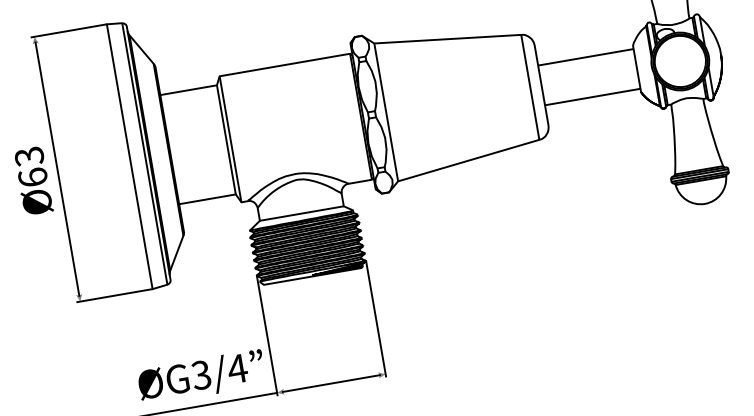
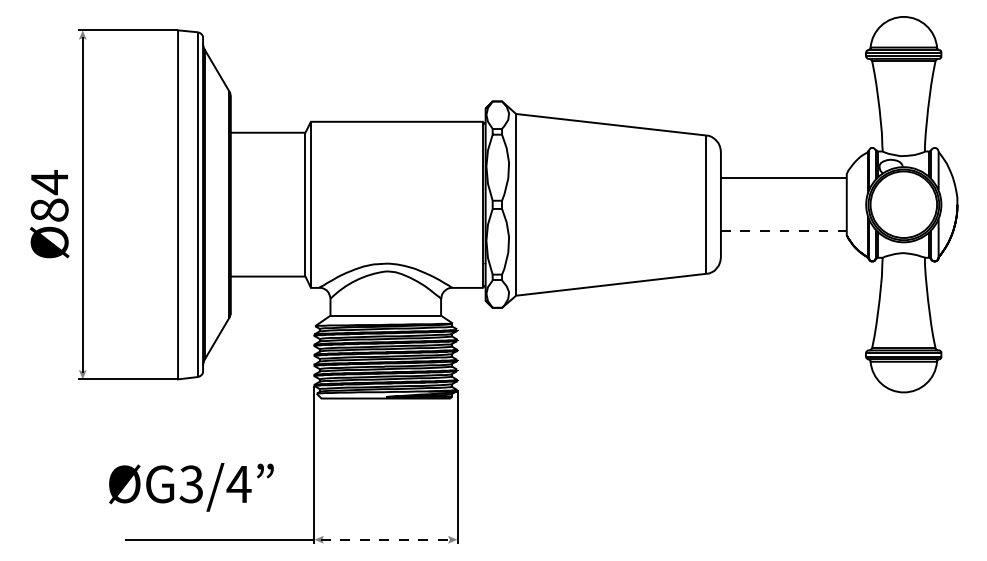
line: (592, 96) -> (783, 230), solid -> dashed
text: (30, 166) -> (49, 195), Ø63 -> Ø84
text: (201, 377) -> (191, 487), moved
line: (331, 383) -> (386, 539), solid -> dashed

